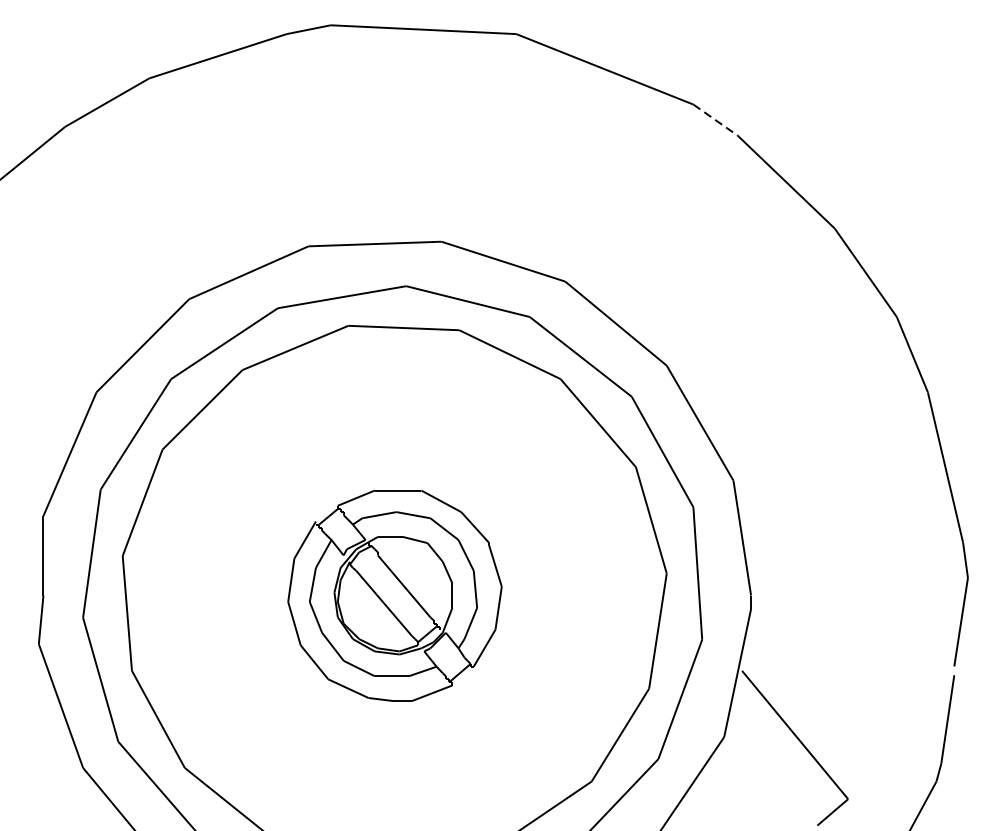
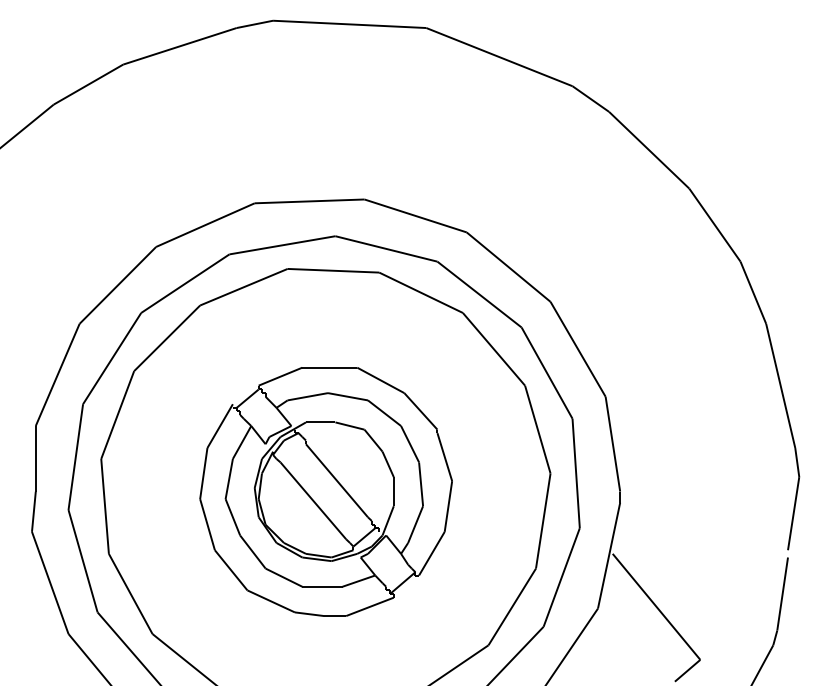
line: (716, 120) -> (591, 99), dashed -> solid
part: (394, 595) -> (325, 491), size x1.43

